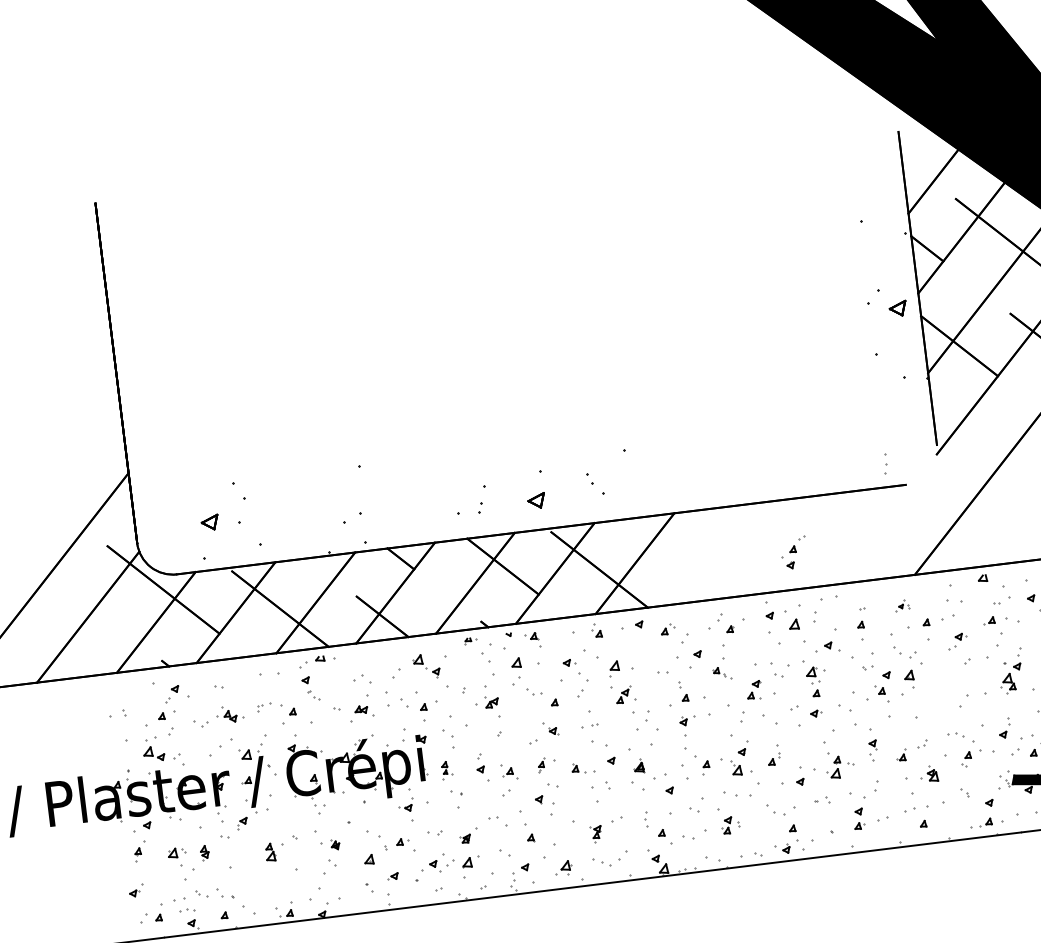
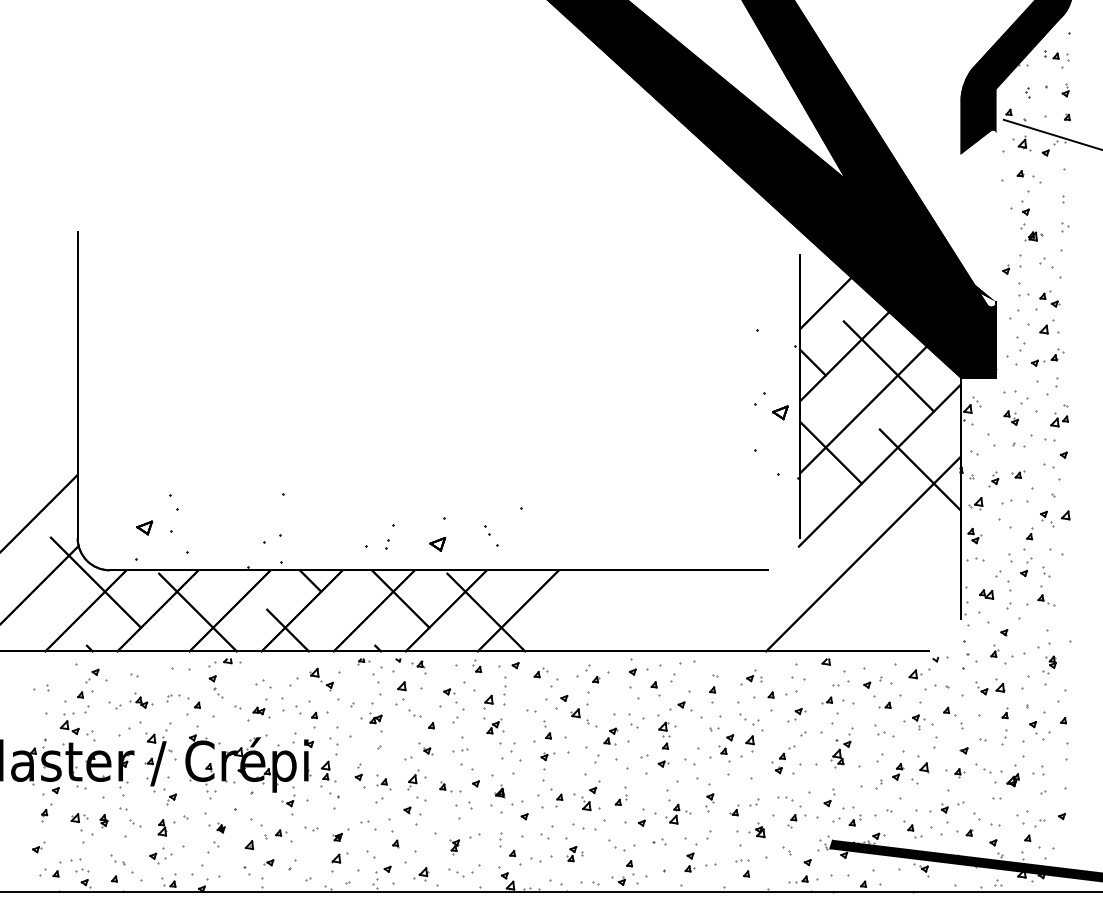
part: (884, 464) -> (504, 685), moved
part: (794, 552) -> (783, 759), moved
part: (902, 605) -> (751, 677), size x1.67
part: (797, 631) -> (655, 688), size x0.62
part: (721, 672) -> (583, 717), size x1.67
part: (541, 764) -> (413, 779), size x1.67
part: (446, 769) -> (328, 773), size x1.67
part: (917, 809) -> (742, 860), size x0.62
part: (242, 823) -> (171, 799), moved
part: (441, 862) -> (160, 855), moved
part: (202, 893) -> (135, 823), moved

